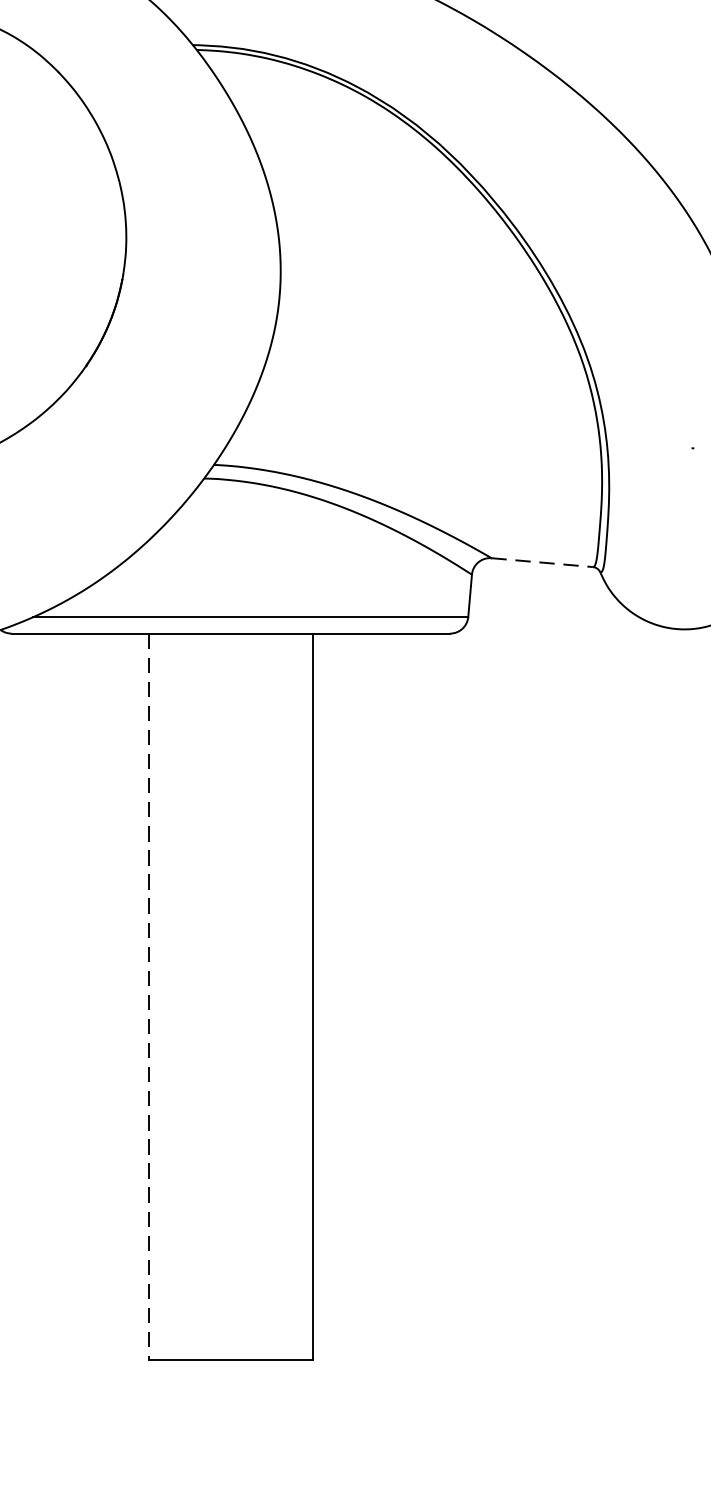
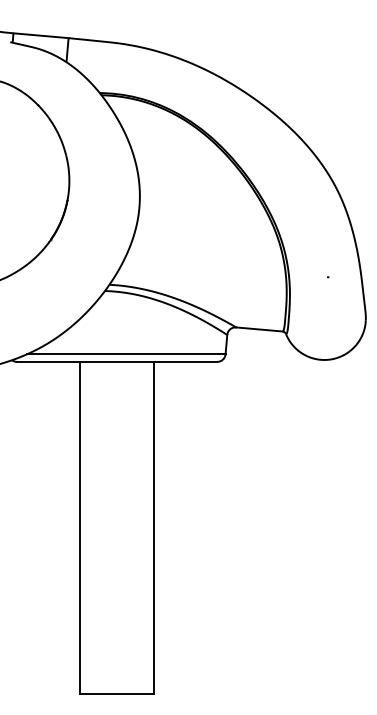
line: (542, 562) -> (259, 329), dashed -> solid
line: (148, 996) -> (79, 527), dashed -> solid

